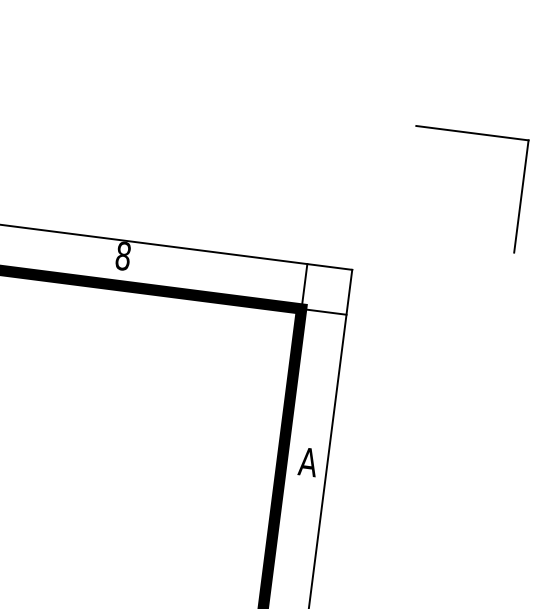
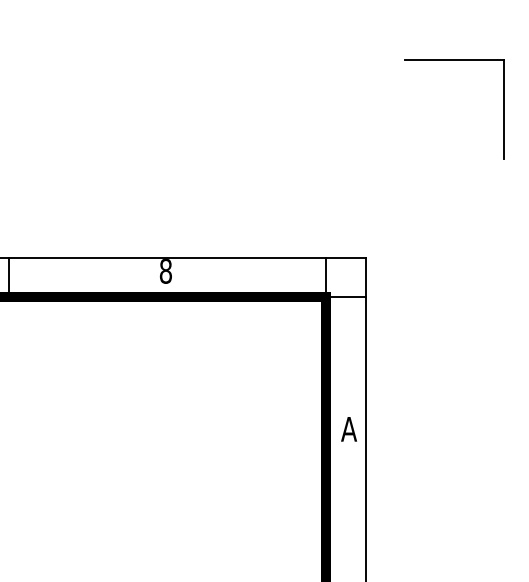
part: (471, 133) -> (454, 60), moved

